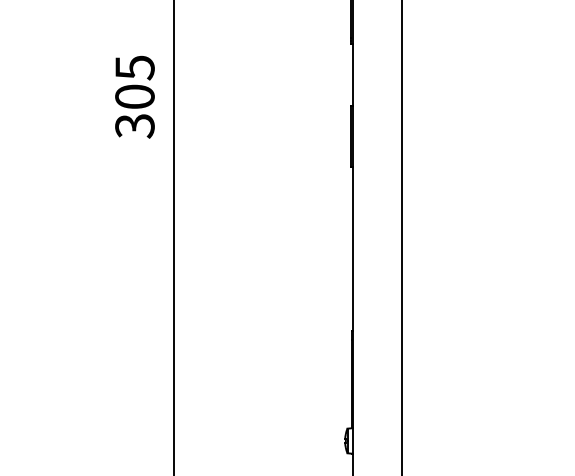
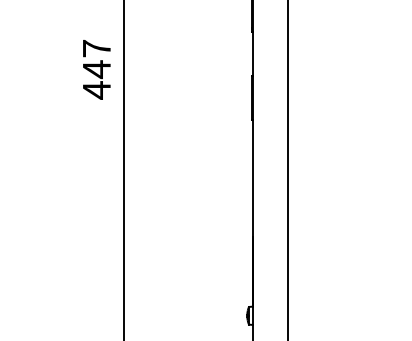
text: (134, 97) -> (96, 69), 305 -> 447

